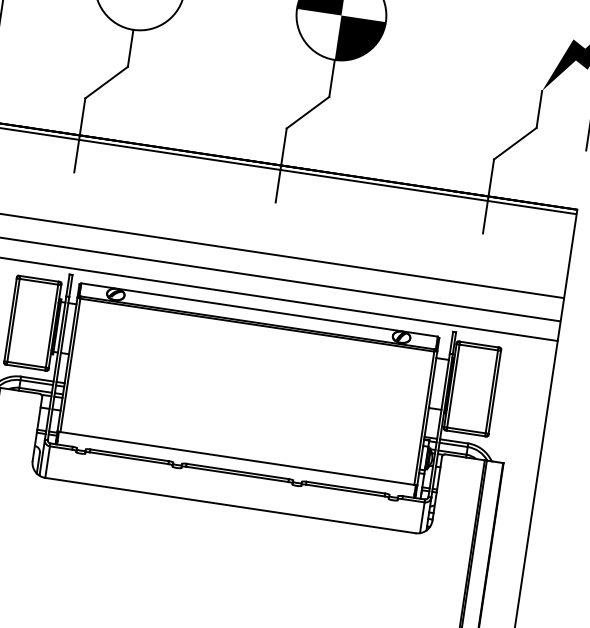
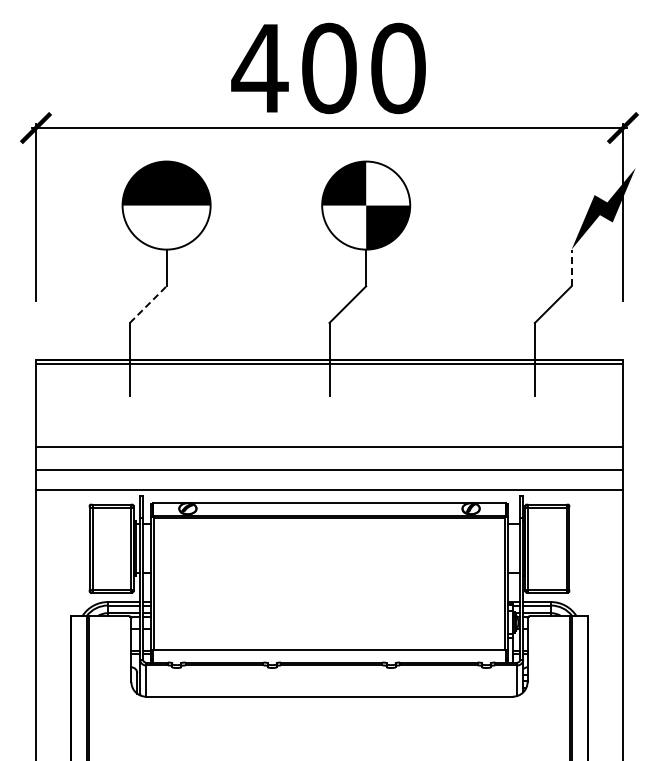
line: (106, 82) -> (148, 304), solid -> dashed
line: (539, 108) -> (571, 267), solid -> dashed

